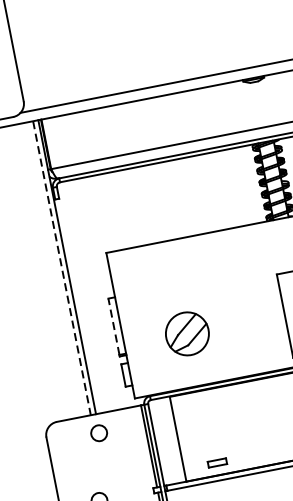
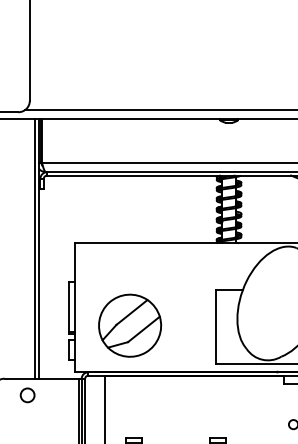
line: (61, 267) -> (34, 248), dashed -> solid
line: (113, 327) -> (68, 307), dashed -> solid
part: (187, 333) -> (130, 325), size x1.67
circle: (99, 433) -> (27, 395), moved

